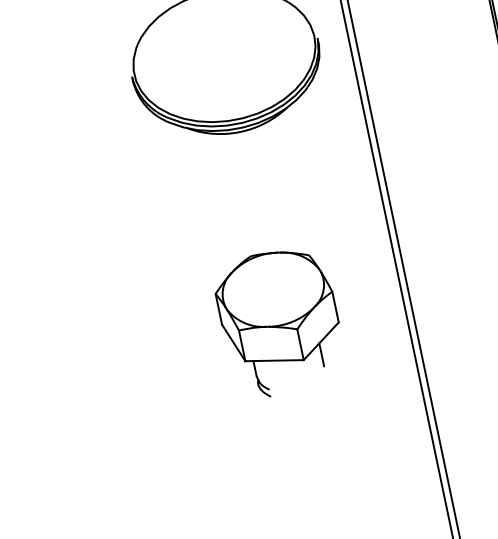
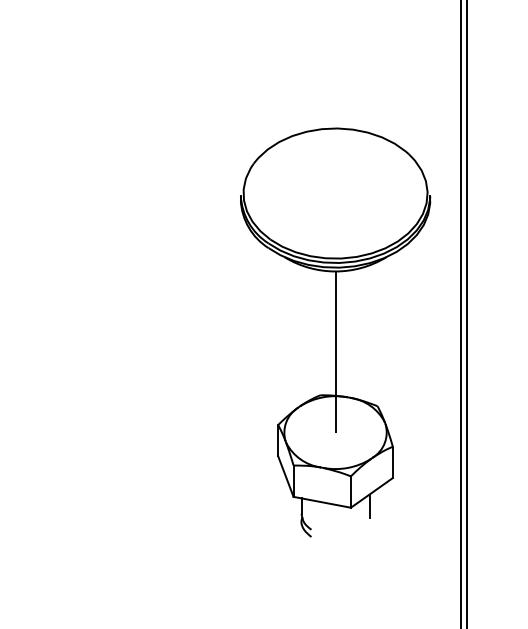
line: (256, 210) -> (335, 351), added

